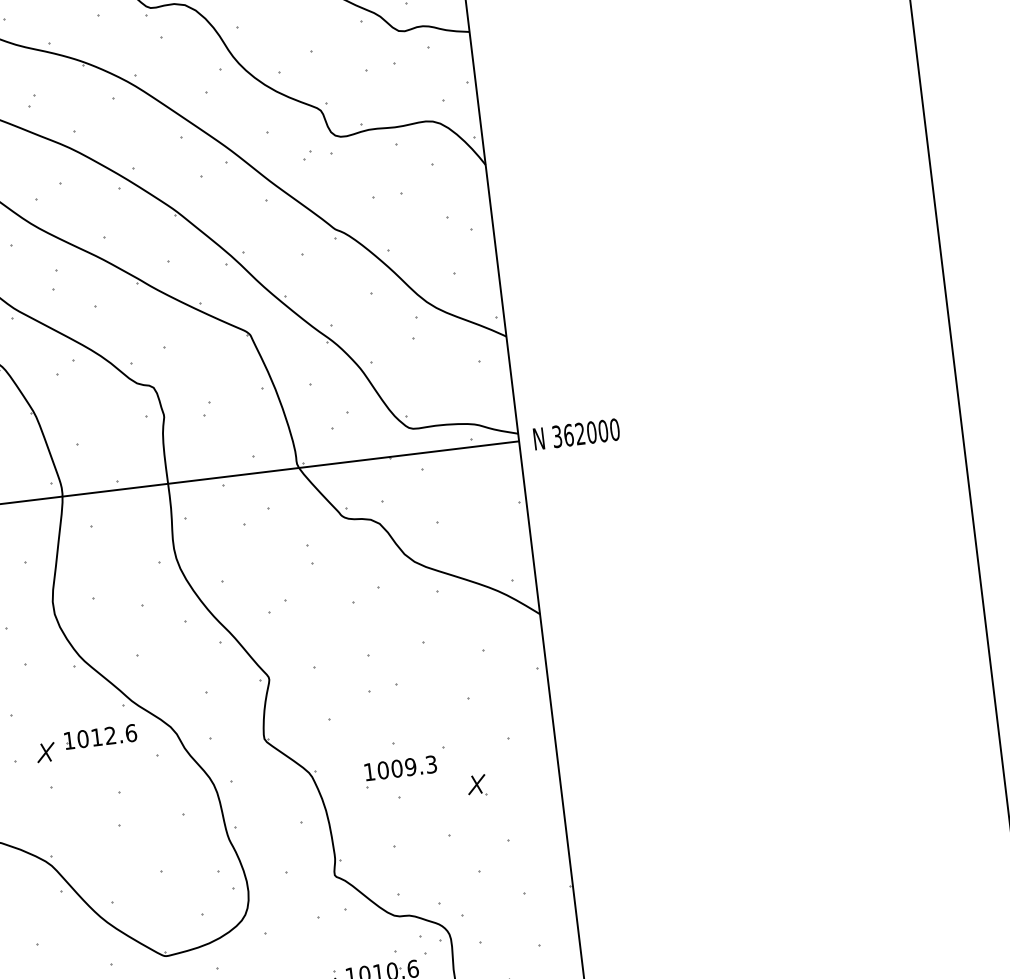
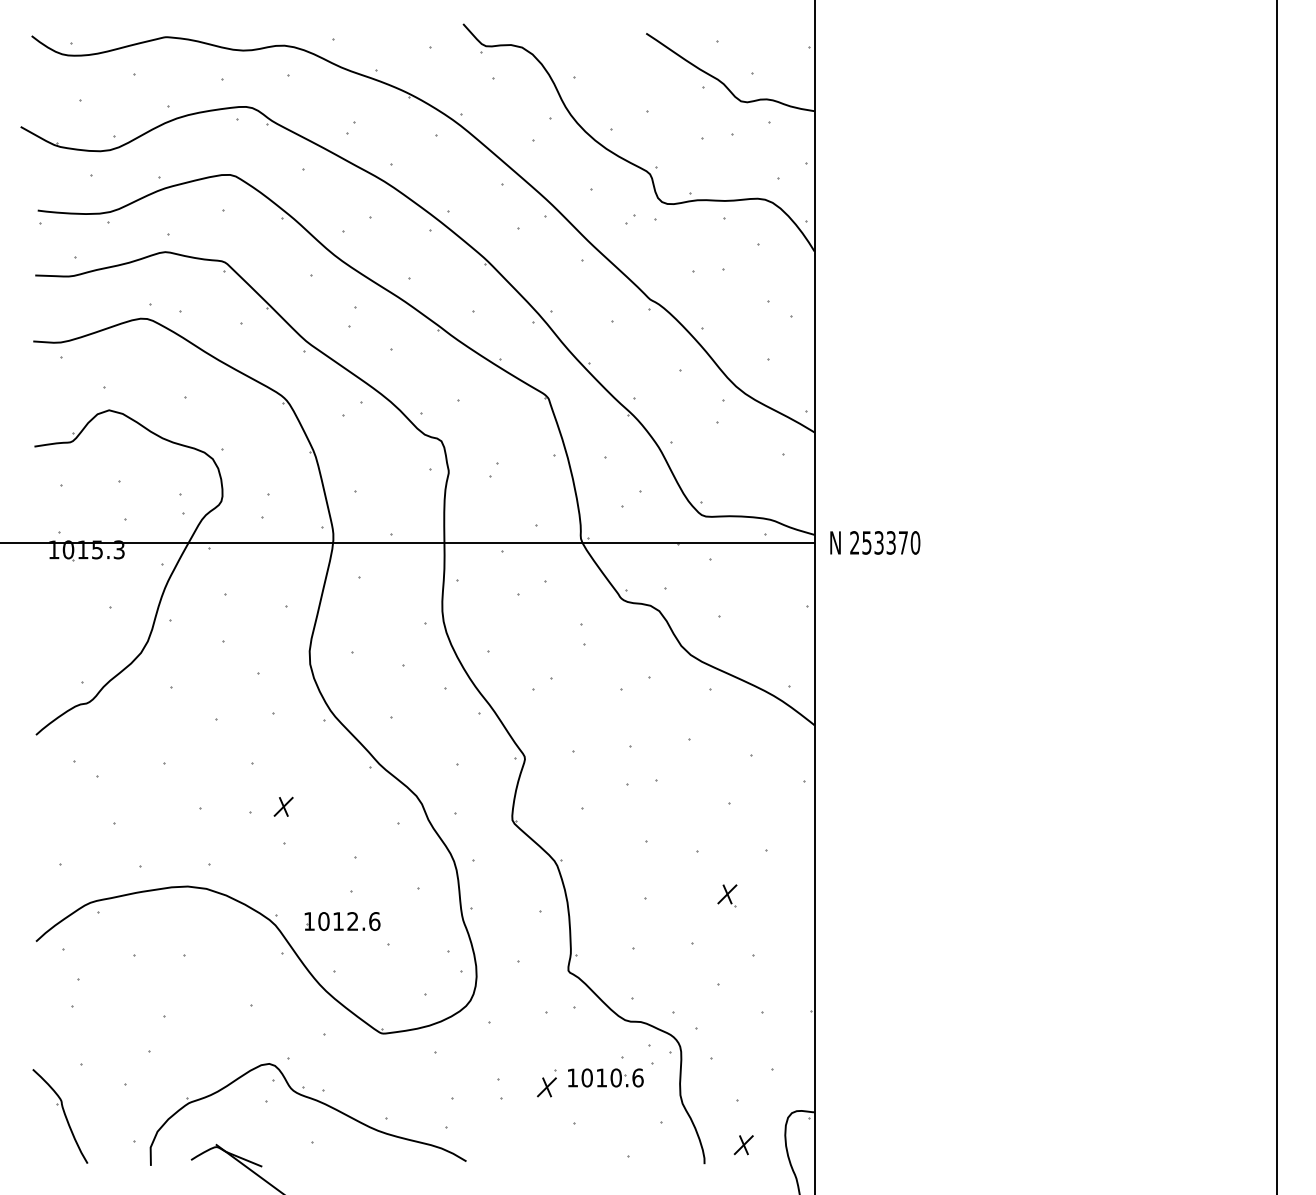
text: (580, 433) -> (879, 542), 362000 -> 253370
part: (100, 736) -> (342, 921), moved
part: (401, 771) -> (650, 871), removed

